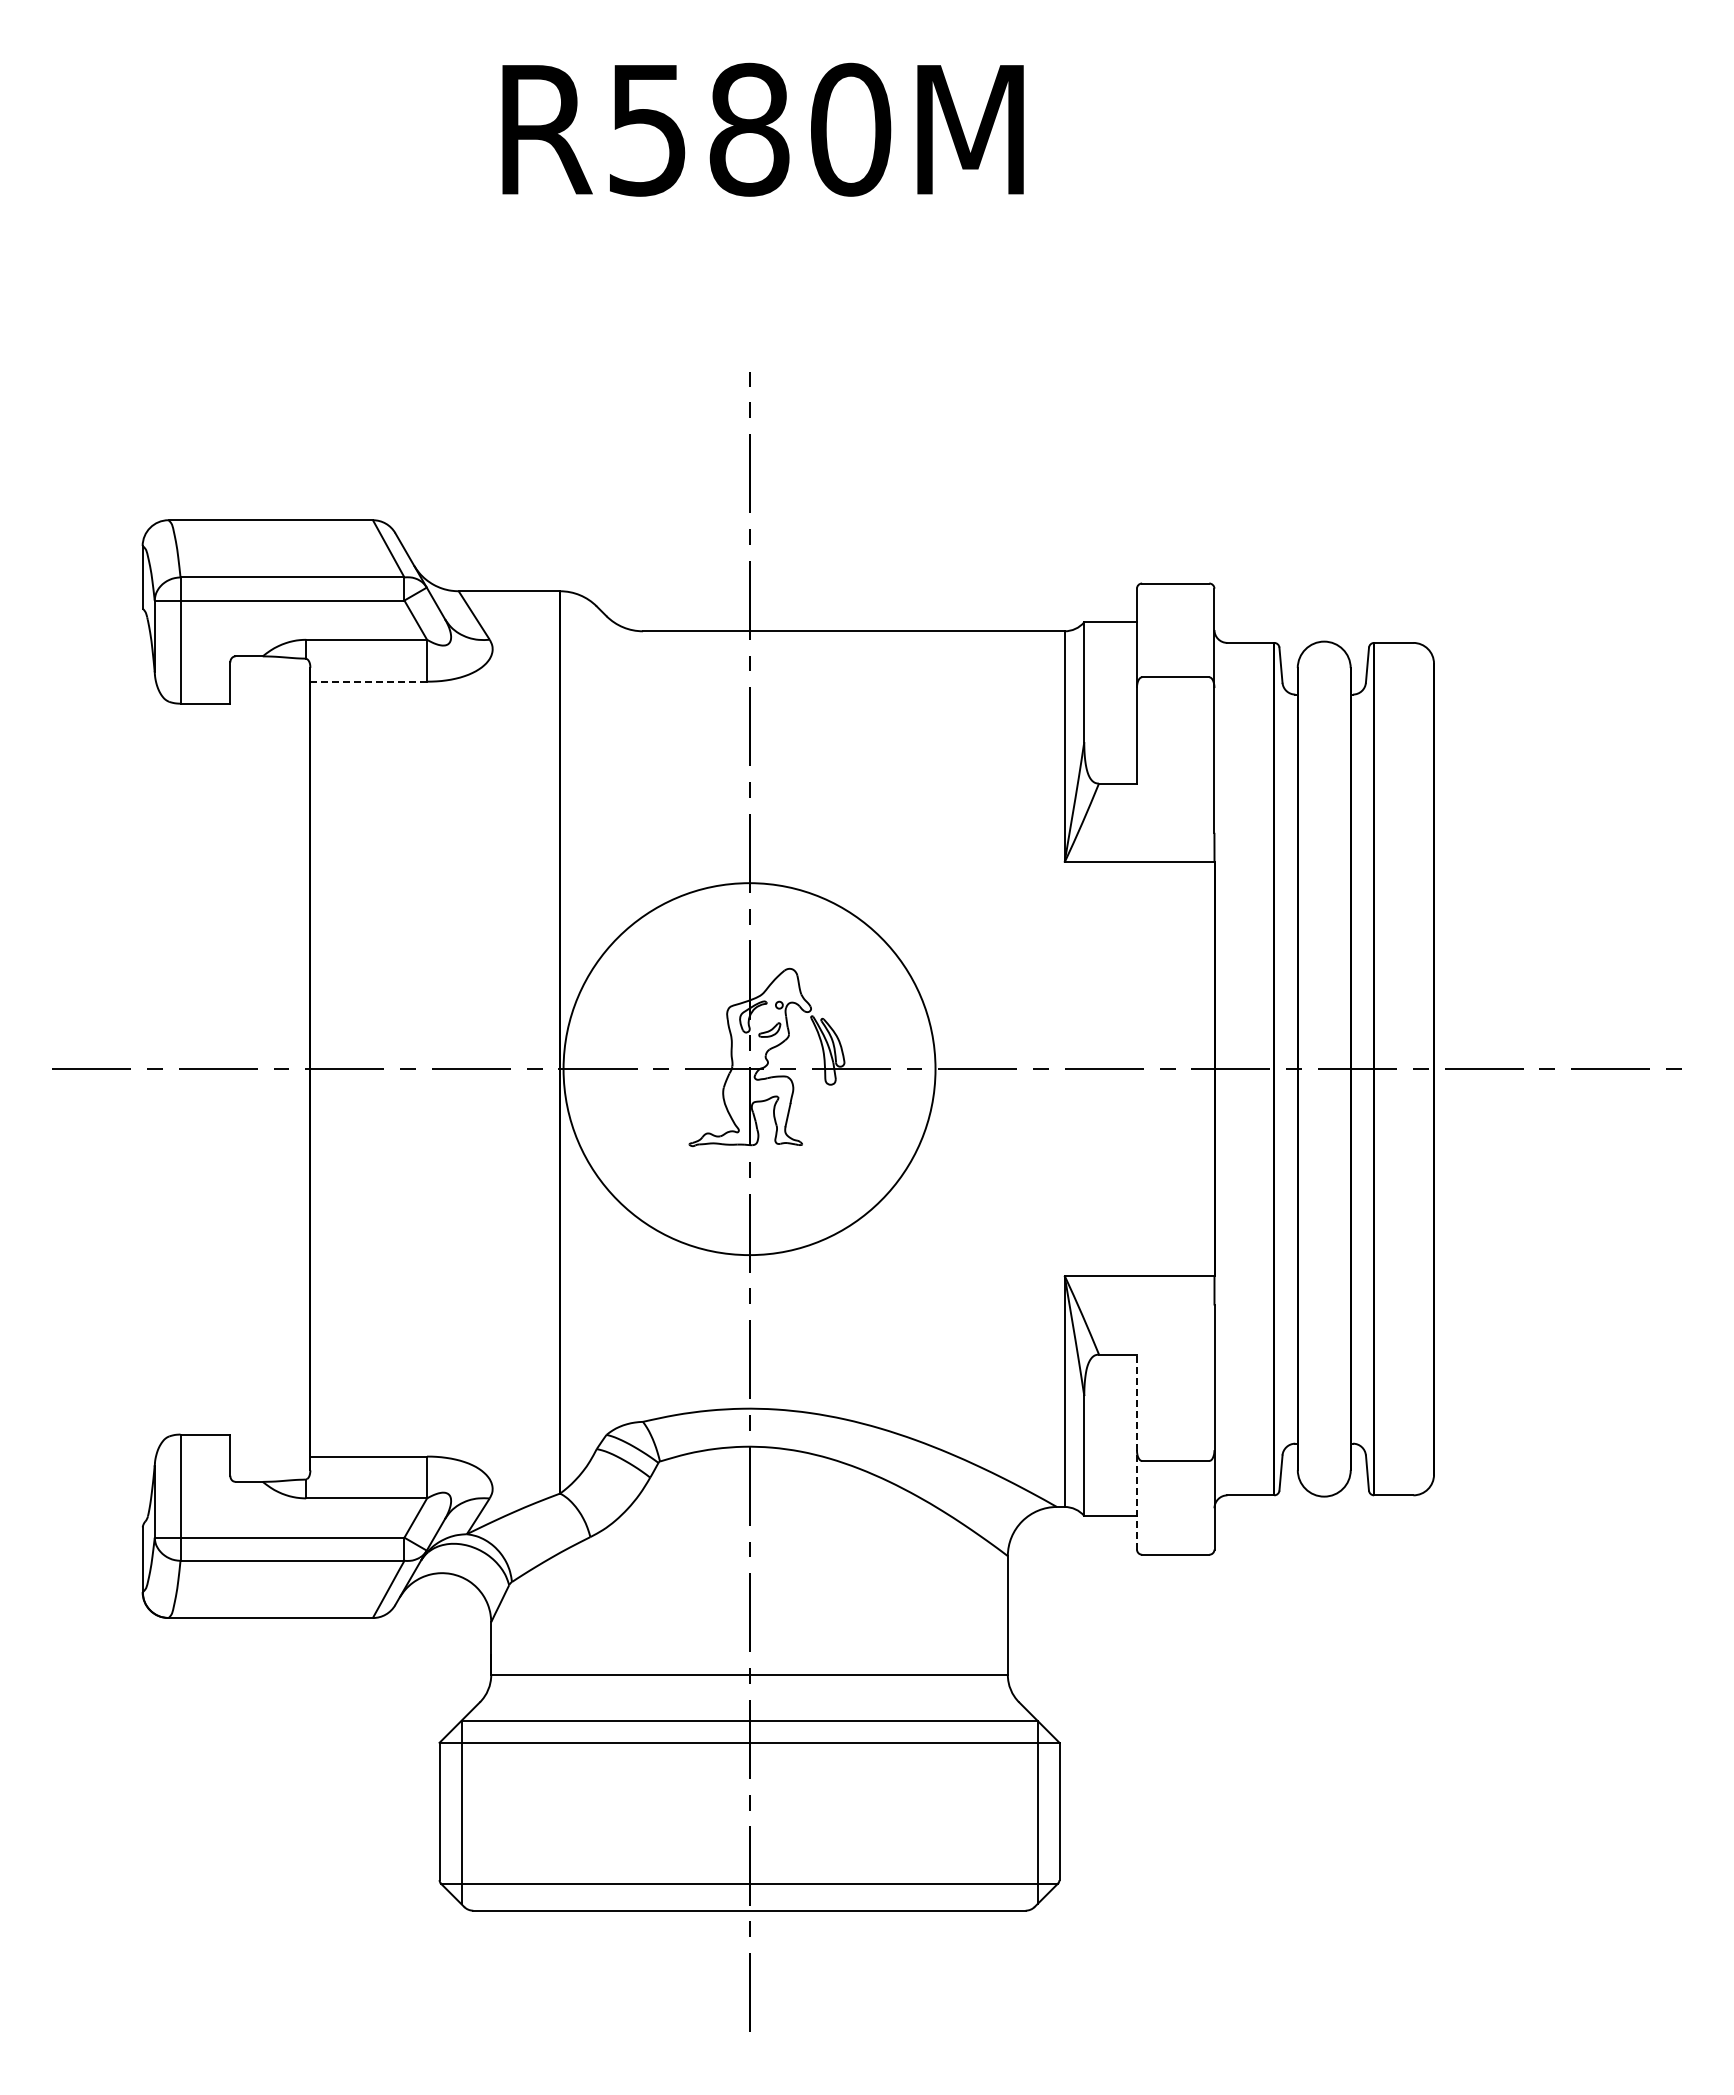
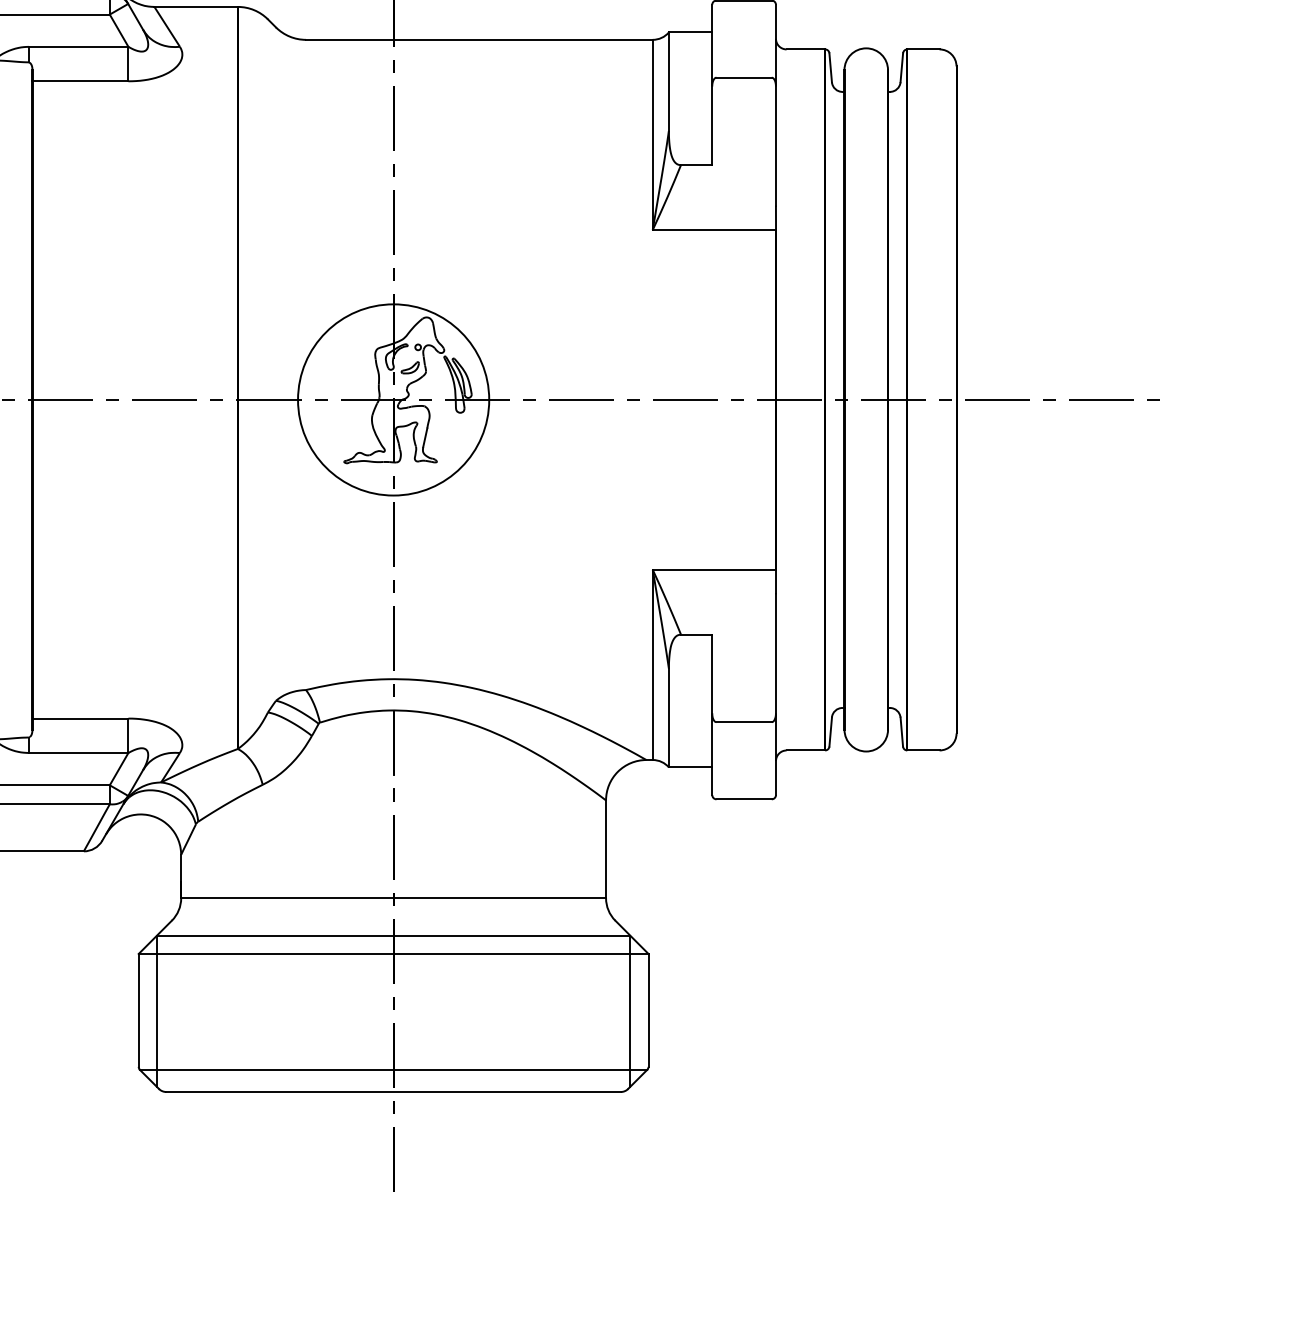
line: (369, 681) -> (81, 81), dashed -> solid
circle: (749, 1068) -> (393, 399), size x0.62
line: (1137, 1452) -> (712, 715), dashed -> solid

